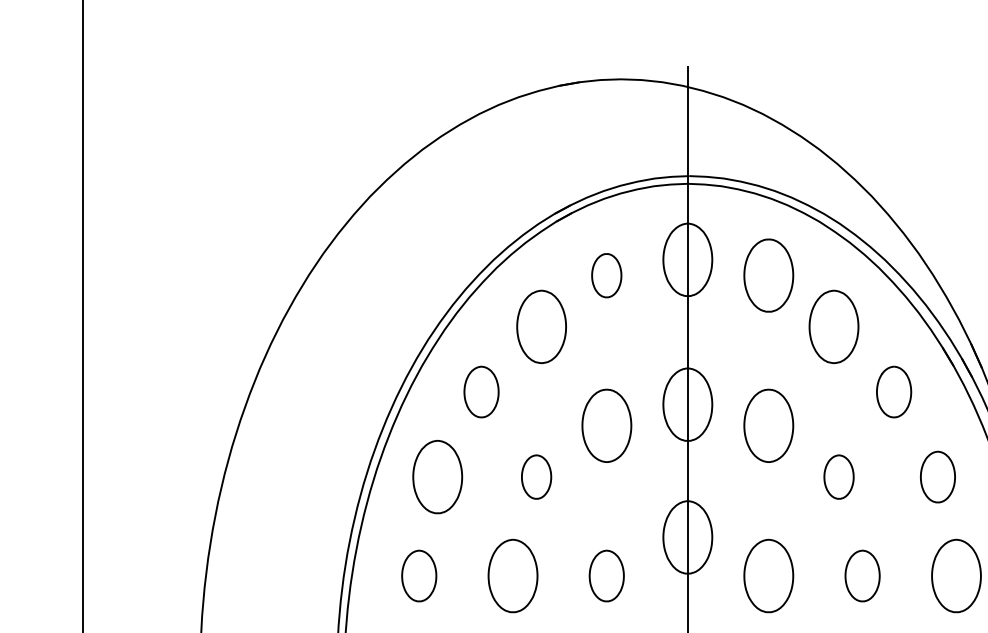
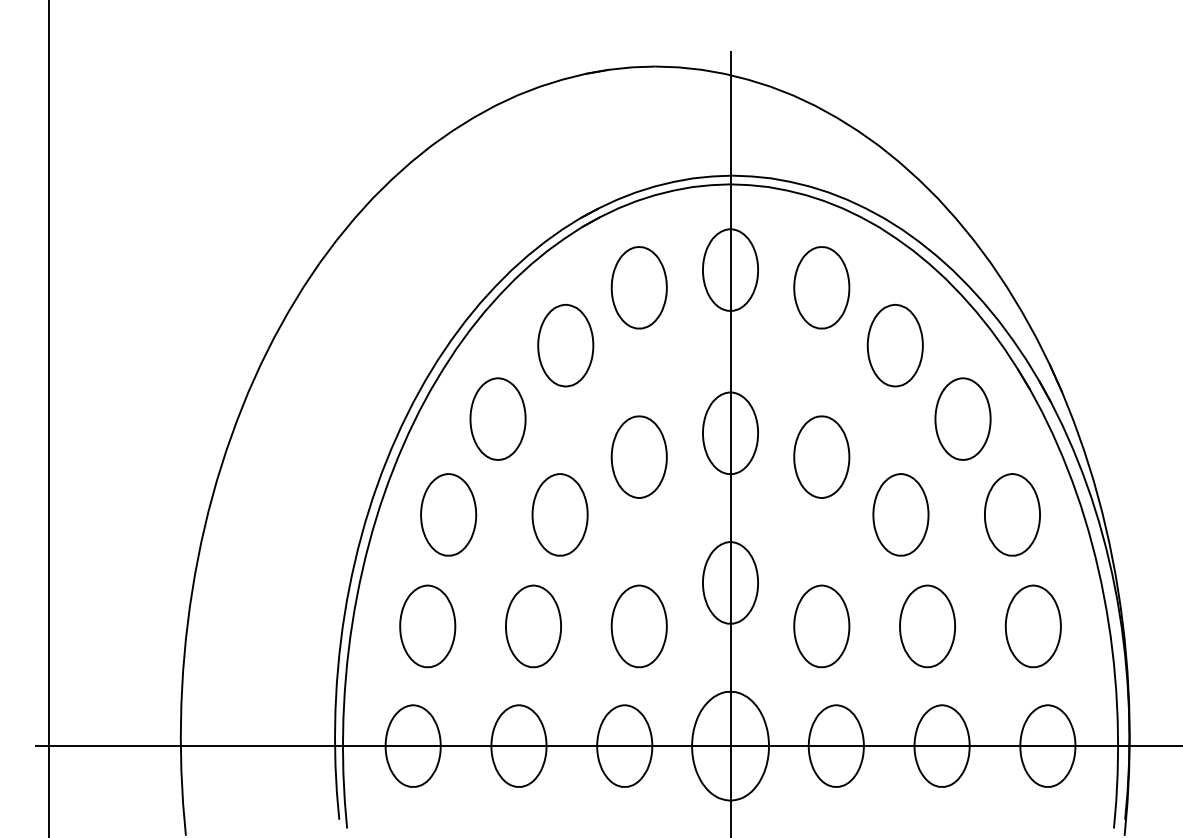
part: (606, 275) -> (638, 287), size x1.67
part: (481, 391) -> (497, 418), size x1.43
part: (893, 391) -> (962, 418), size x1.43
part: (536, 476) -> (559, 514), size x1.67
part: (838, 476) -> (900, 514), size x1.67
part: (937, 476) -> (1012, 514), size x1.43
part: (418, 576) -> (427, 626), size x1.43
part: (606, 576) -> (638, 626), size x1.43
part: (862, 576) -> (927, 626), size x1.43

